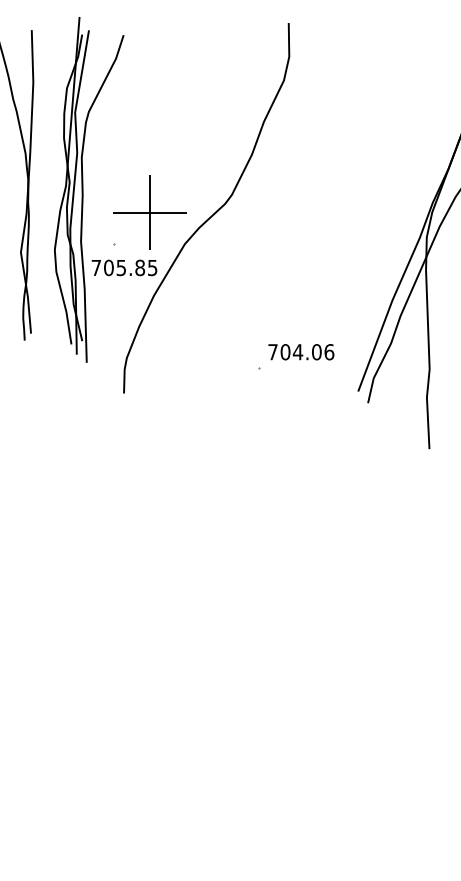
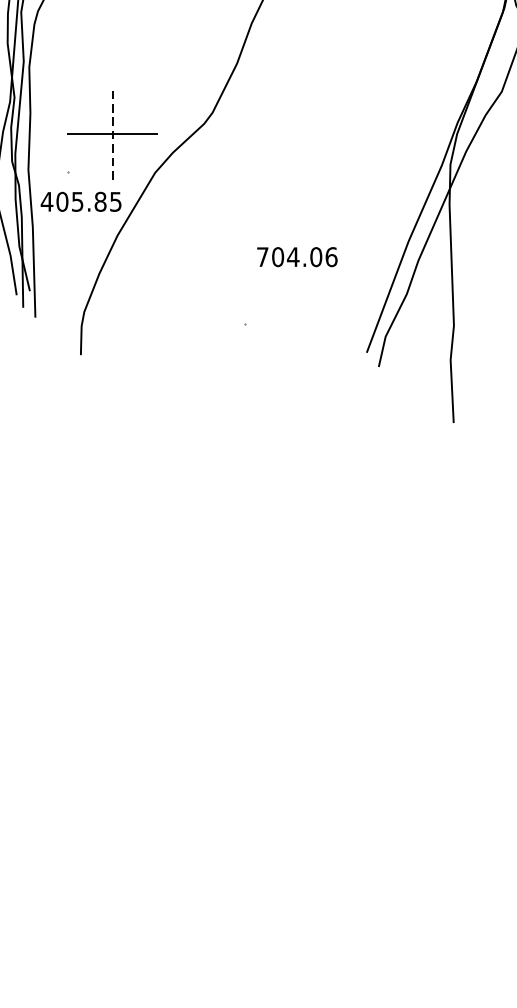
line: (150, 212) -> (113, 134), solid -> dashed
text: (96, 267) -> (47, 201), 705.85 -> 405.85
text: (301, 352) -> (297, 257), moved

